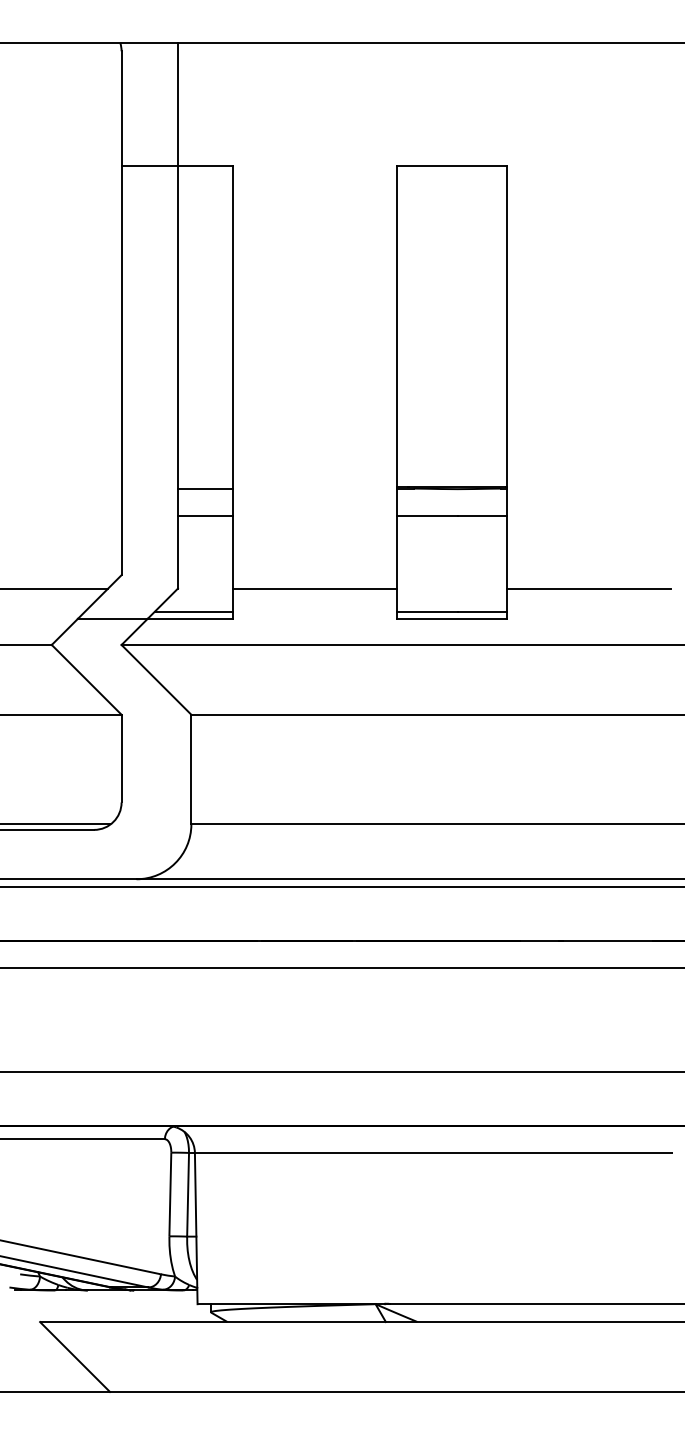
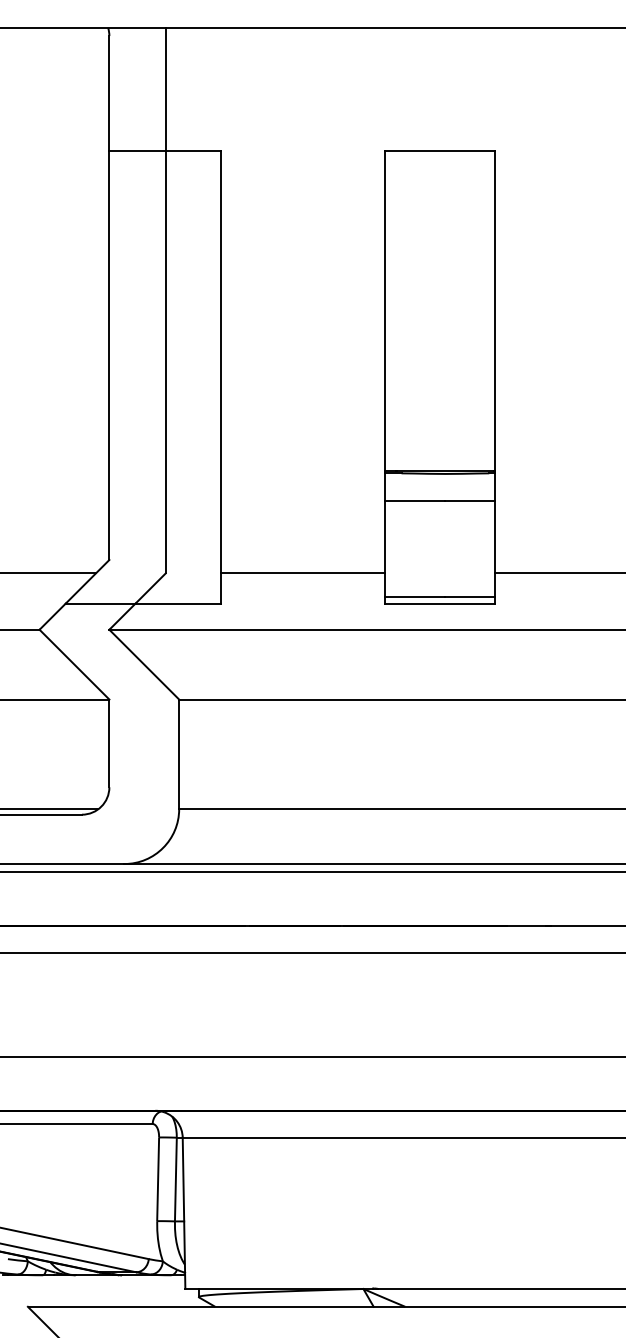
line: (204, 488) -> (192, 473), removed
line: (204, 515) -> (192, 500), removed
line: (193, 611) -> (181, 596), removed

